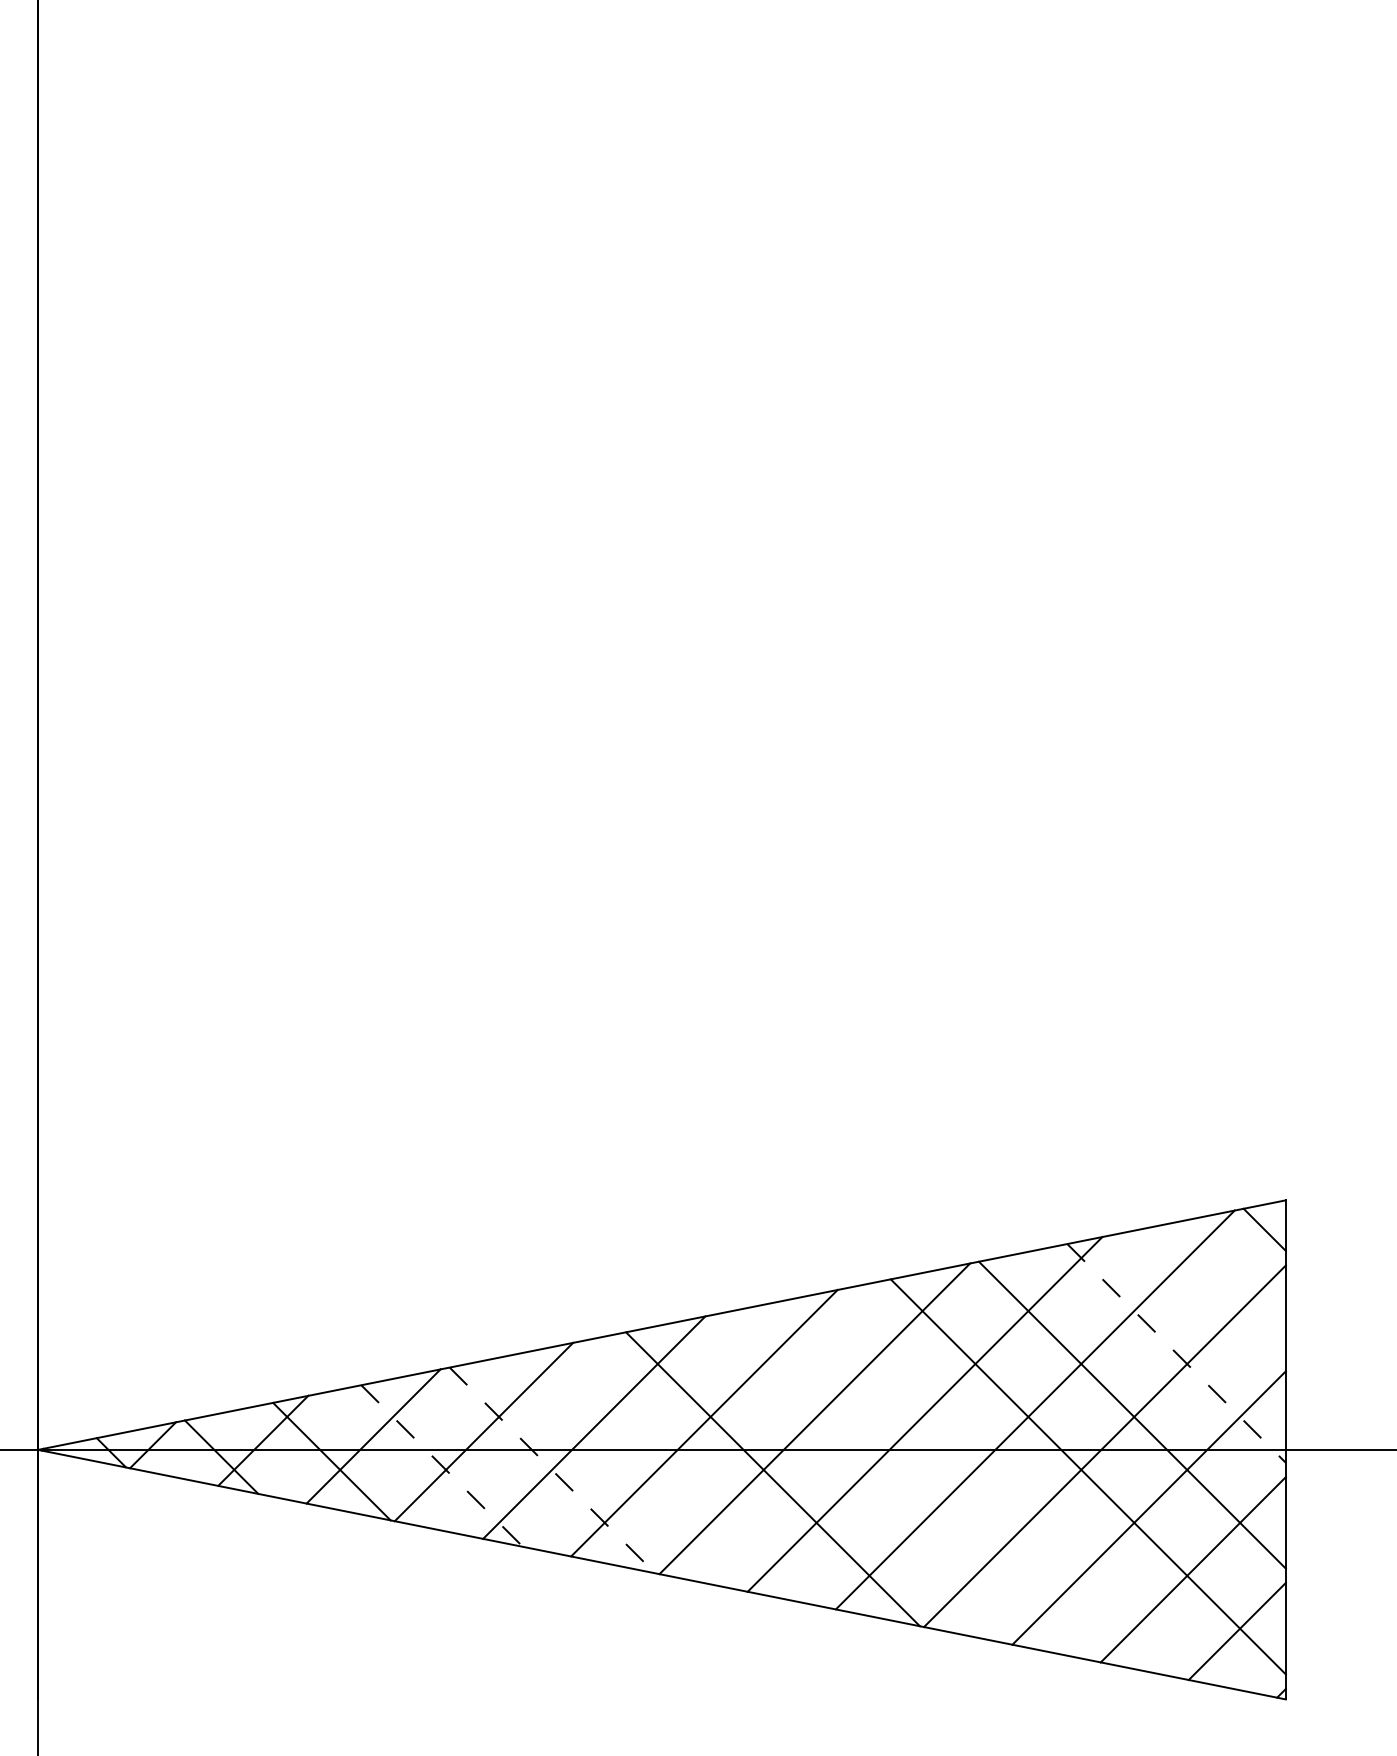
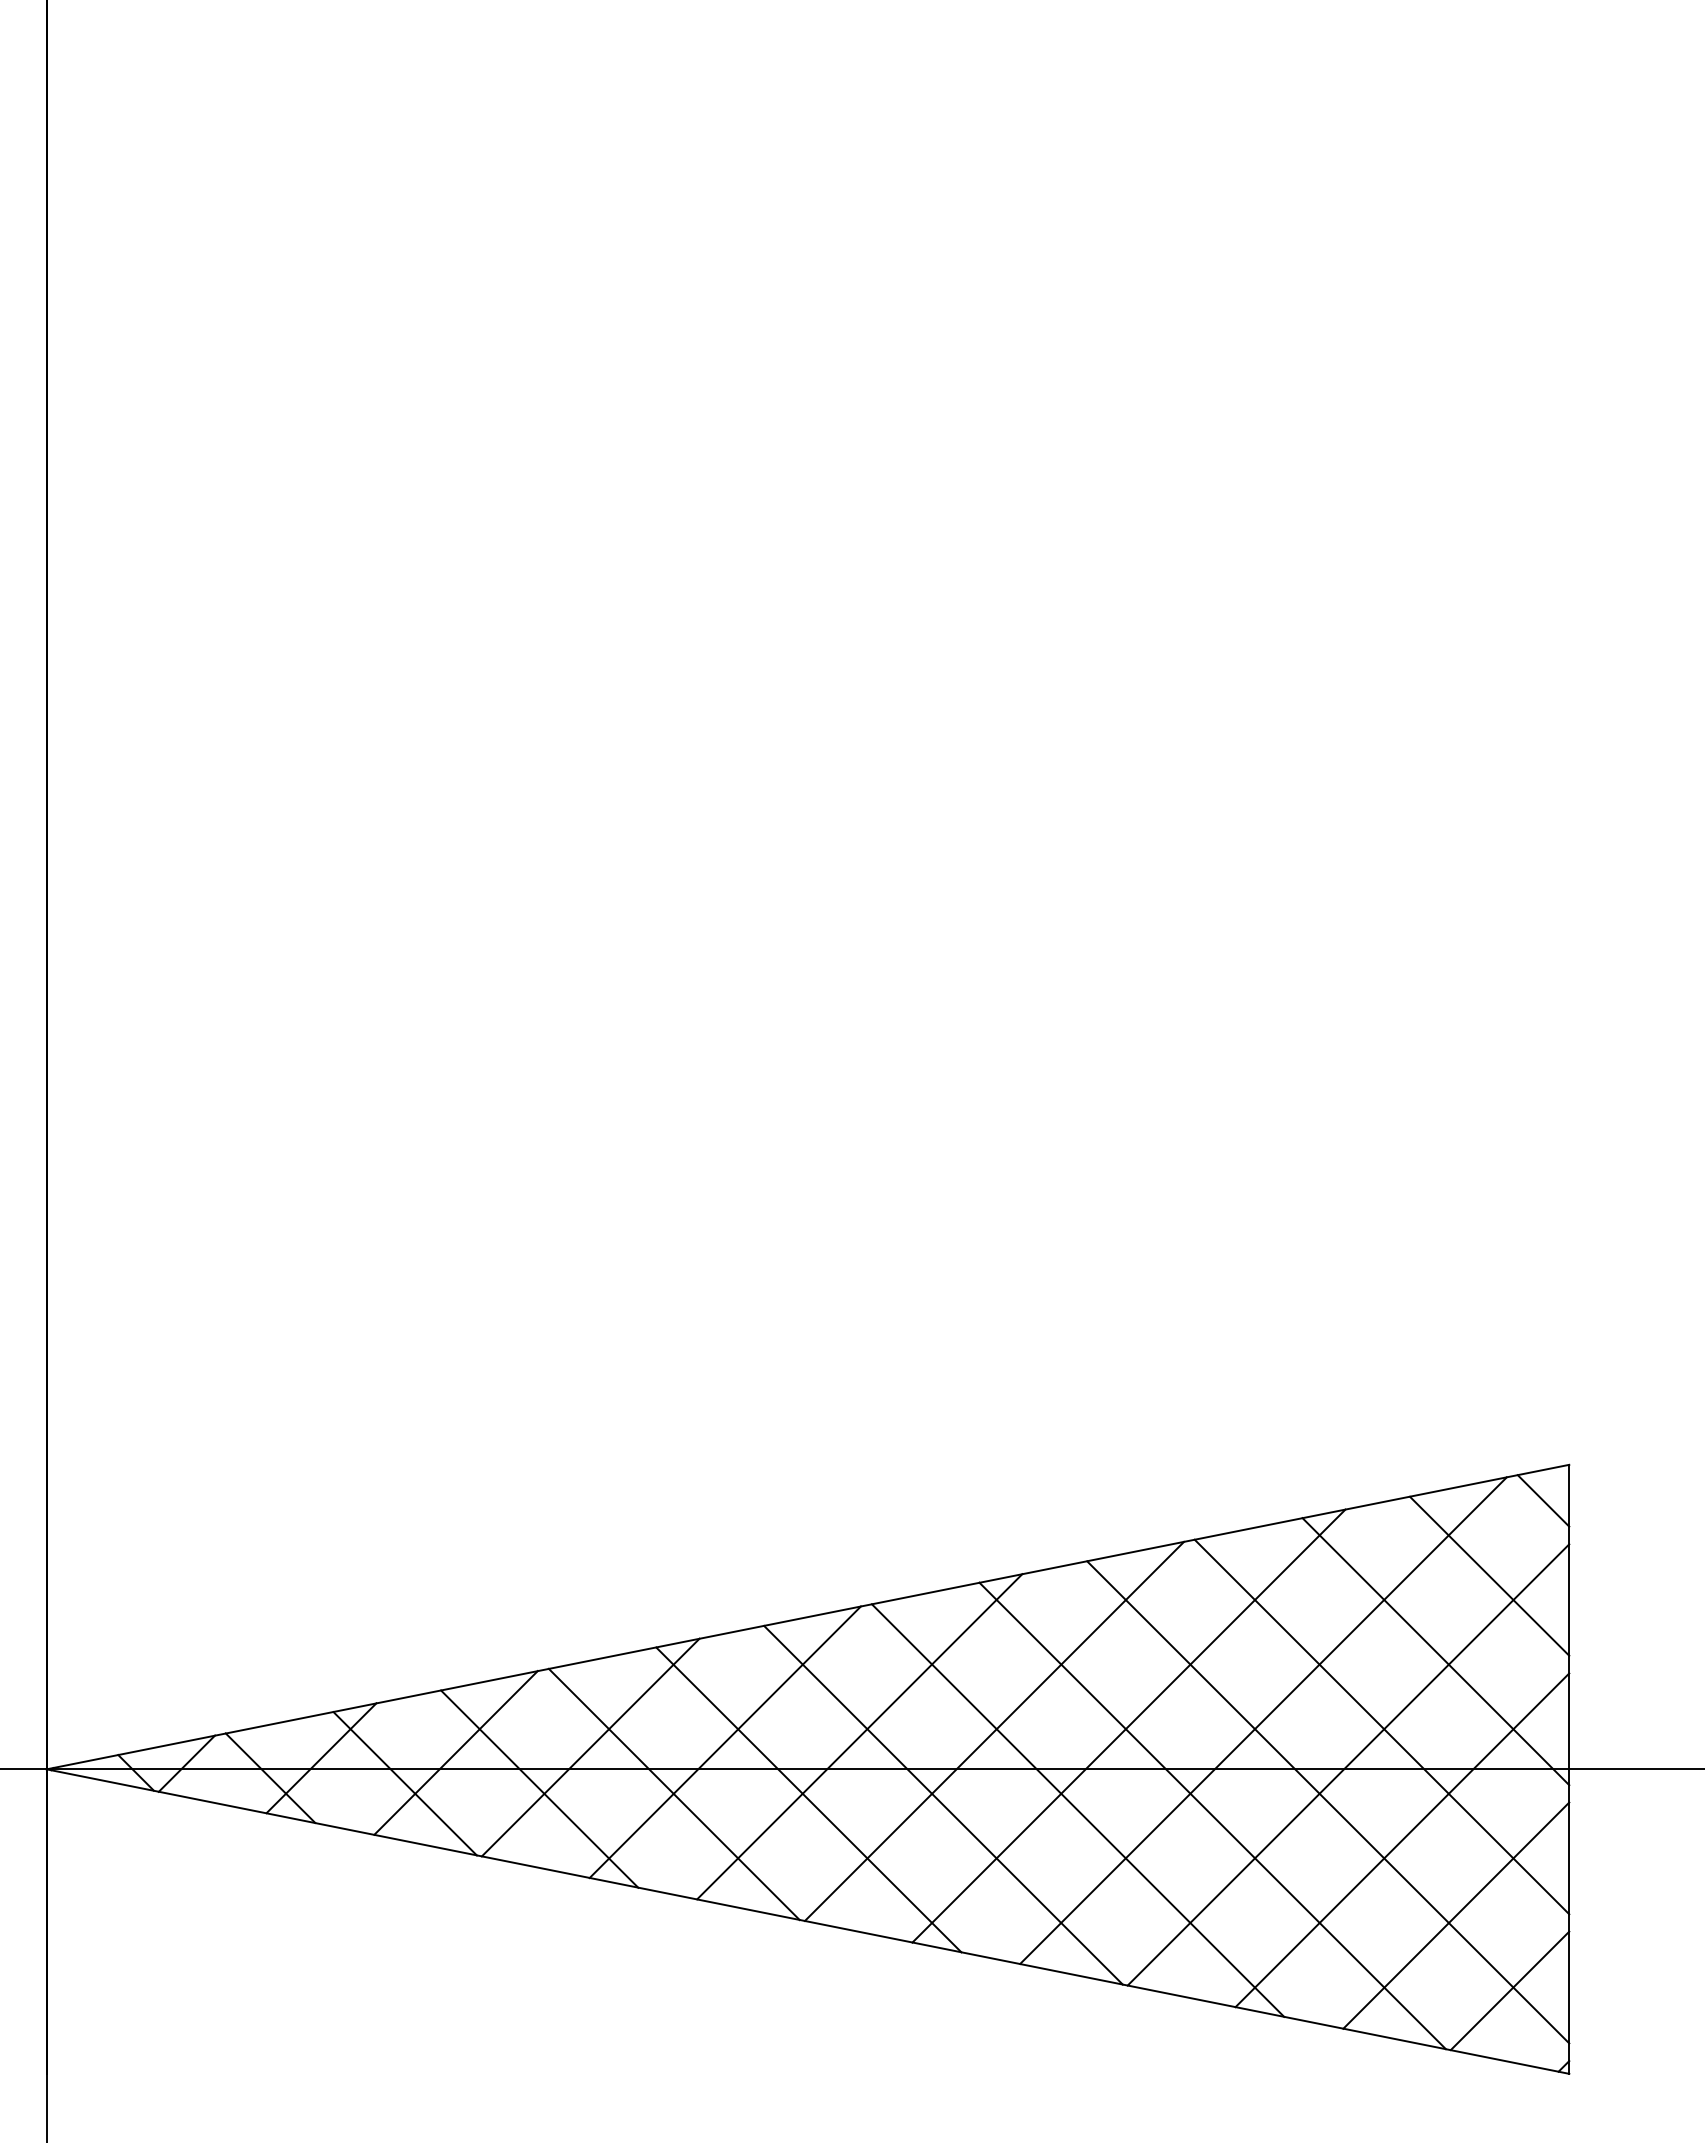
line: (1220, 1291) -> (1489, 1575), added
line: (1176, 1353) -> (1435, 1651), dashed -> solid
line: (441, 1466) -> (539, 1789), dashed -> solid
line: (552, 1470) -> (674, 1794), dashed -> solid
line: (662, 1474) -> (808, 1799), added
line: (882, 1483) -> (1077, 1810), added
line: (993, 1487) -> (1212, 1815), added

